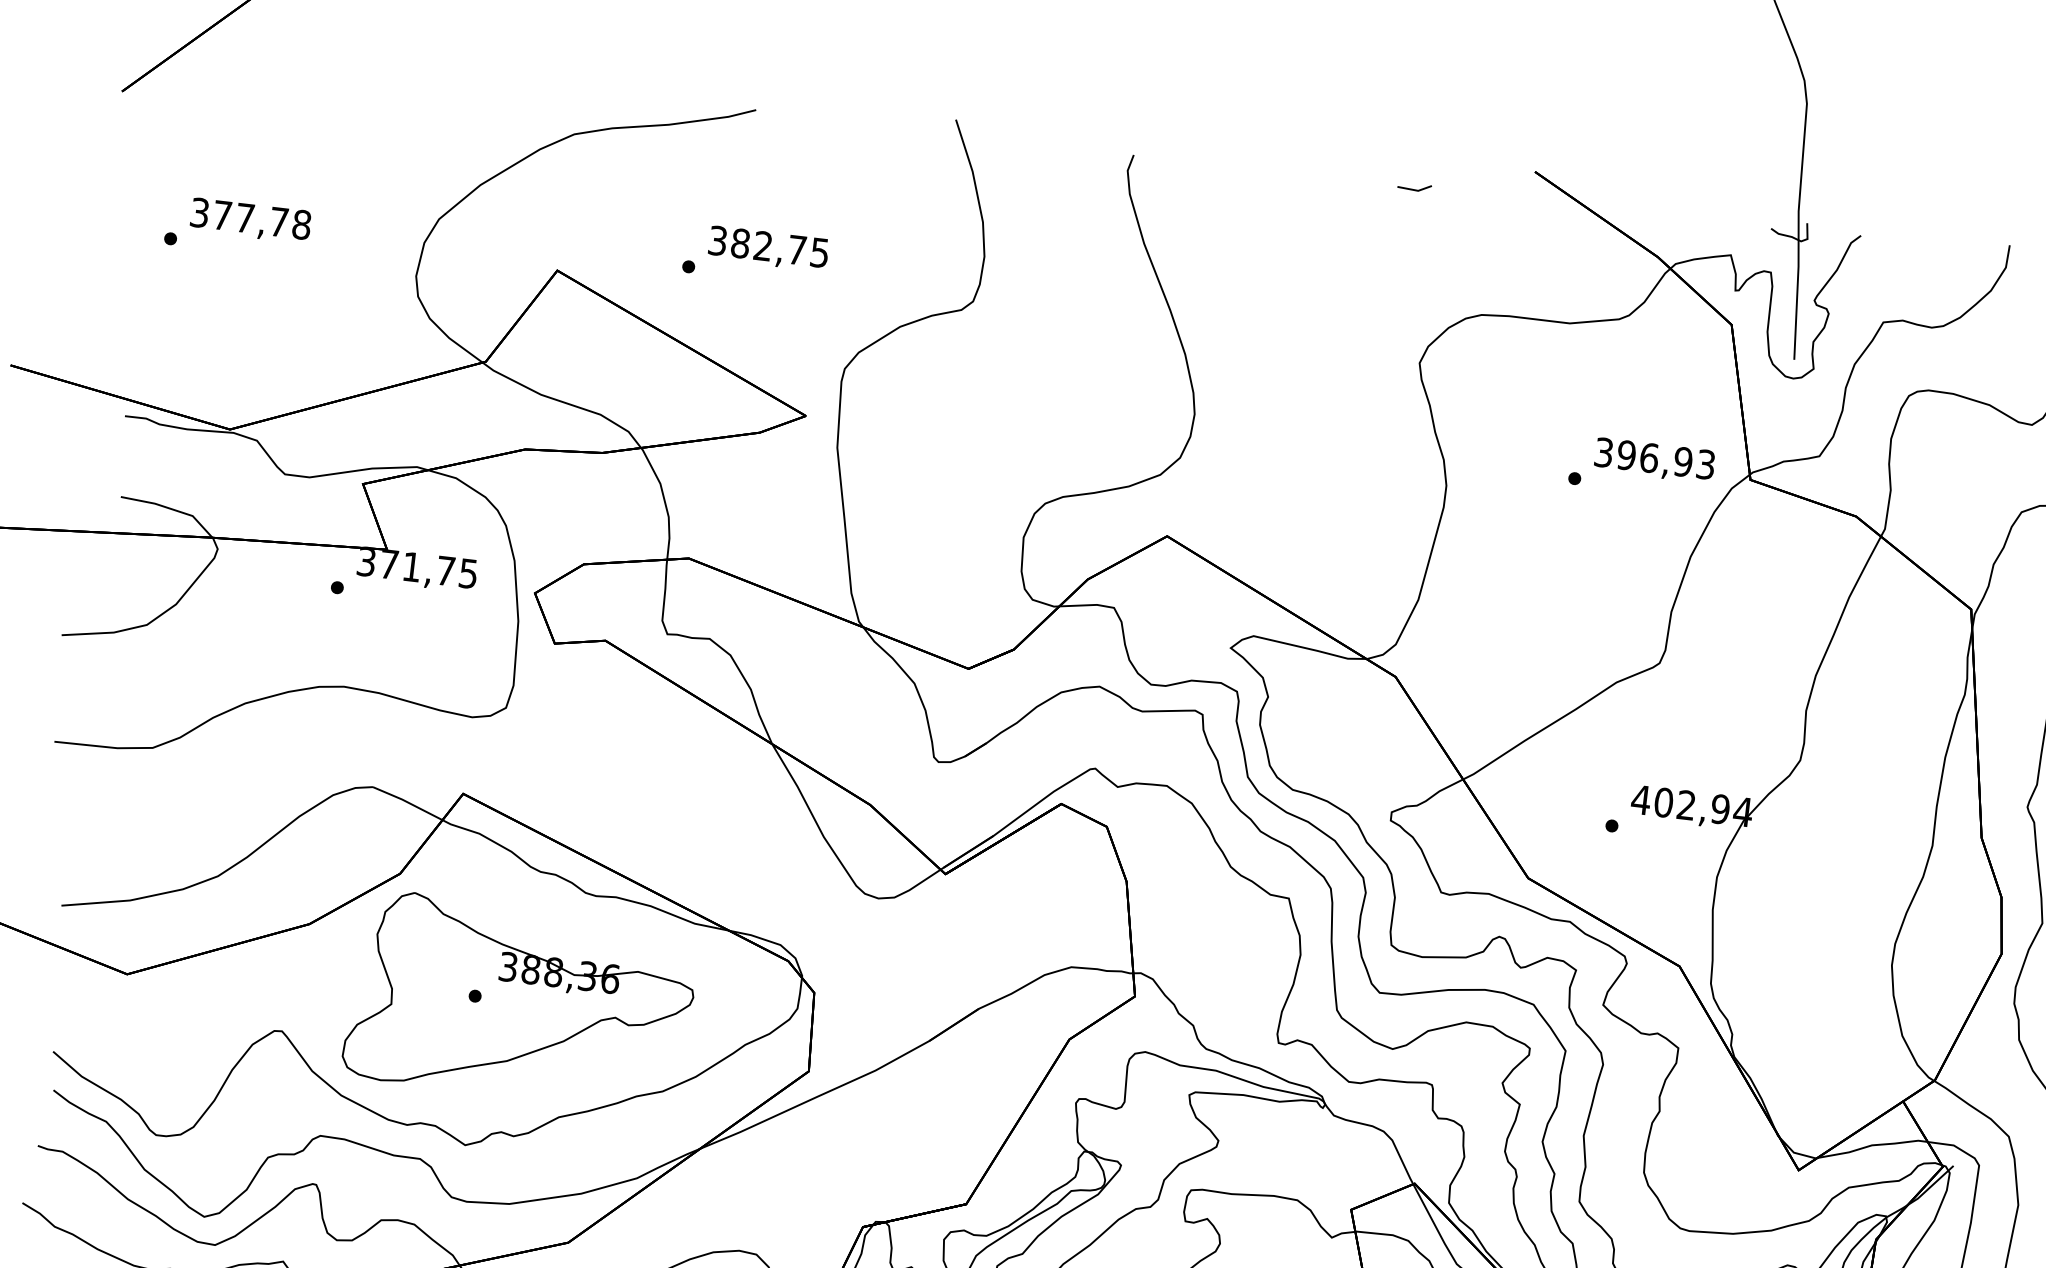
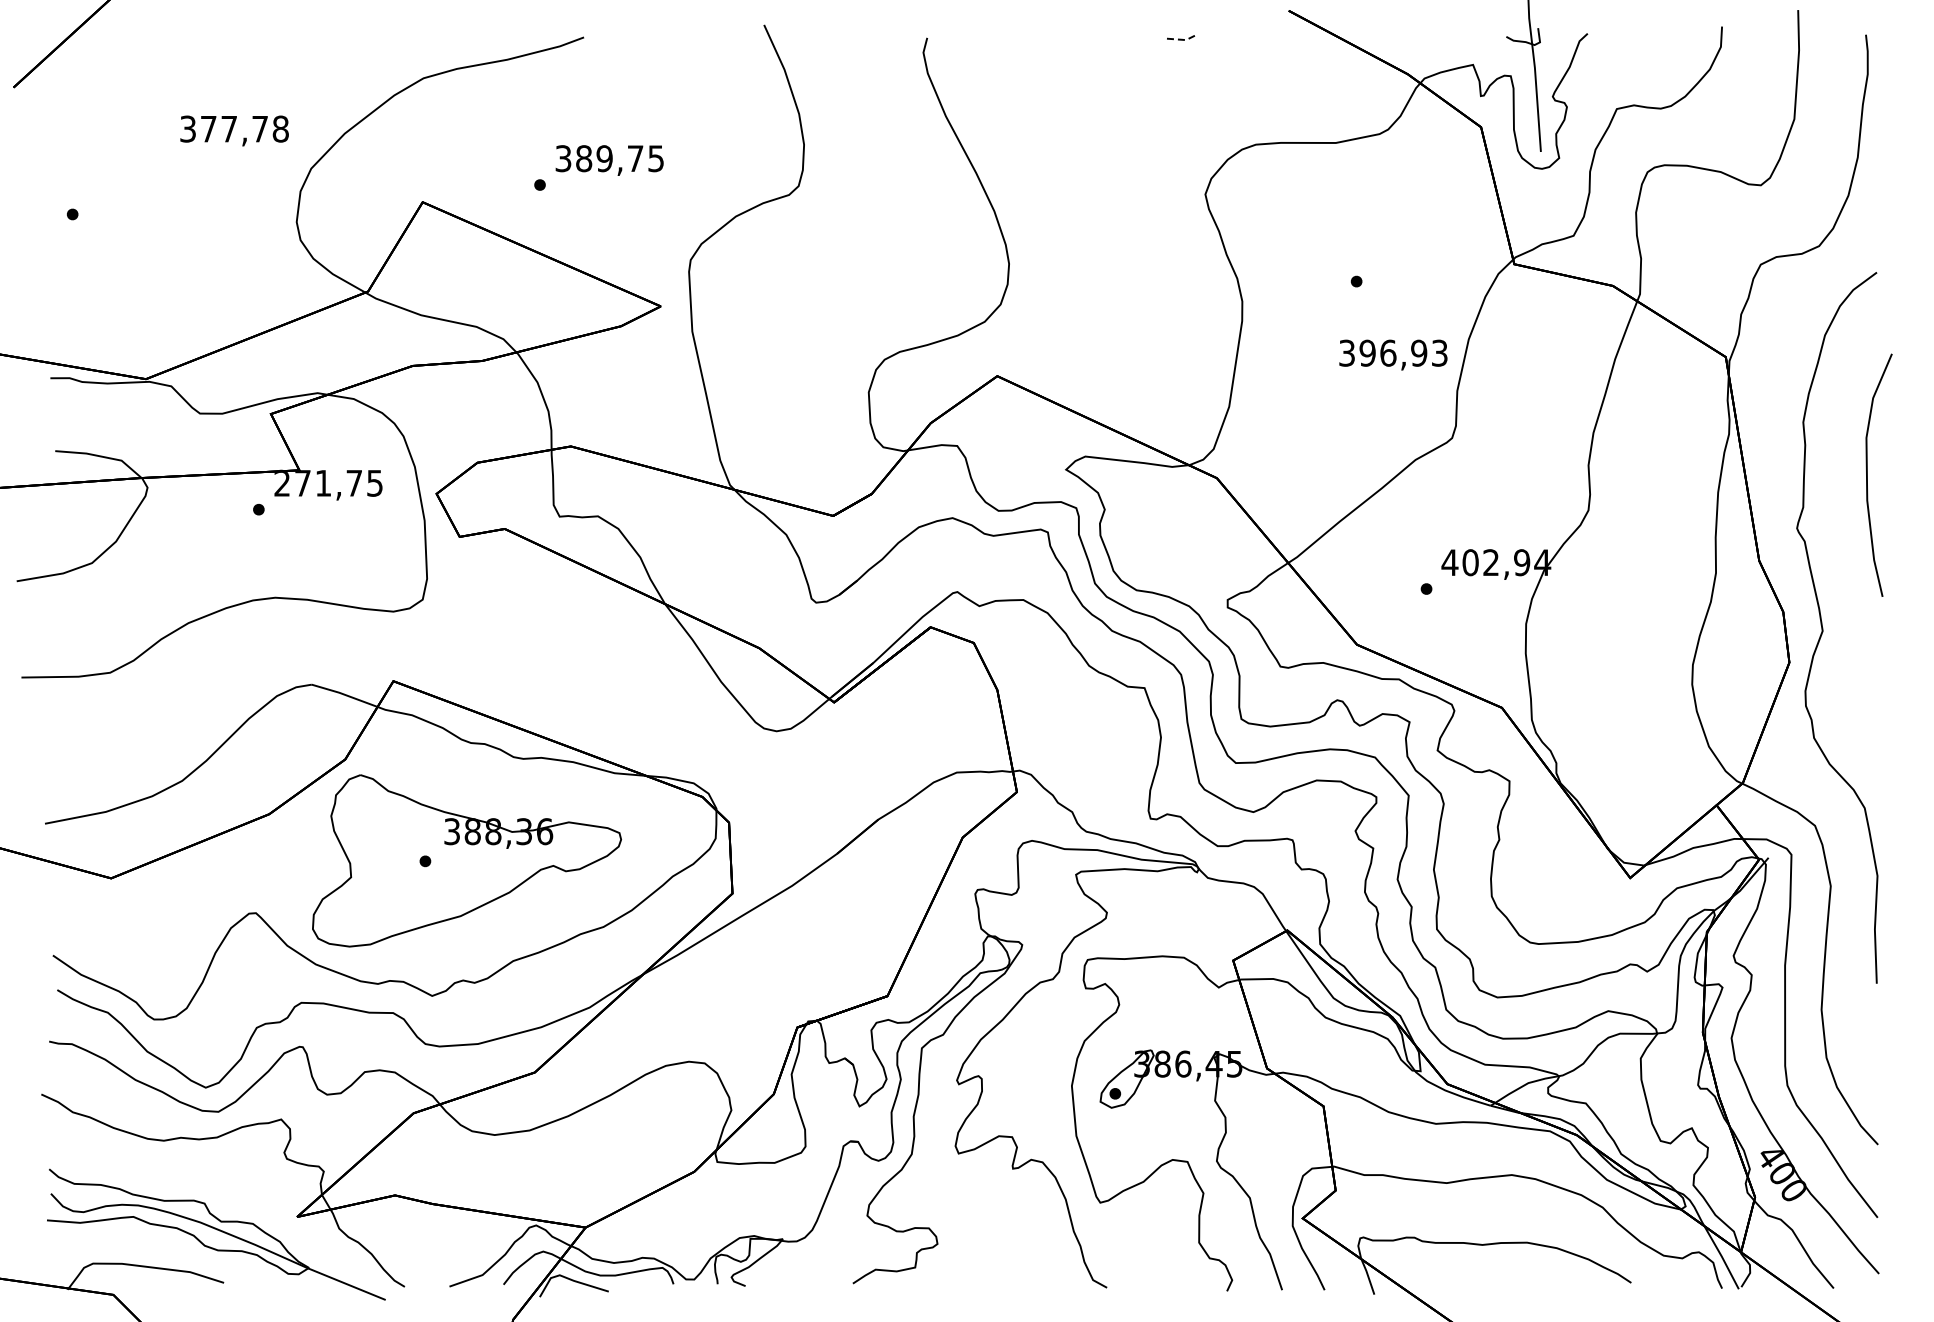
line: (1416, 190) -> (1184, 39), solid -> dashed
text: (250, 220) -> (234, 130), moved
text: (763, 245) -> (604, 158), 382,75 -> 389,75
text: (1654, 460) -> (1393, 354), moved
text: (365, 562) -> (281, 484), 371,75 -> 271,75

